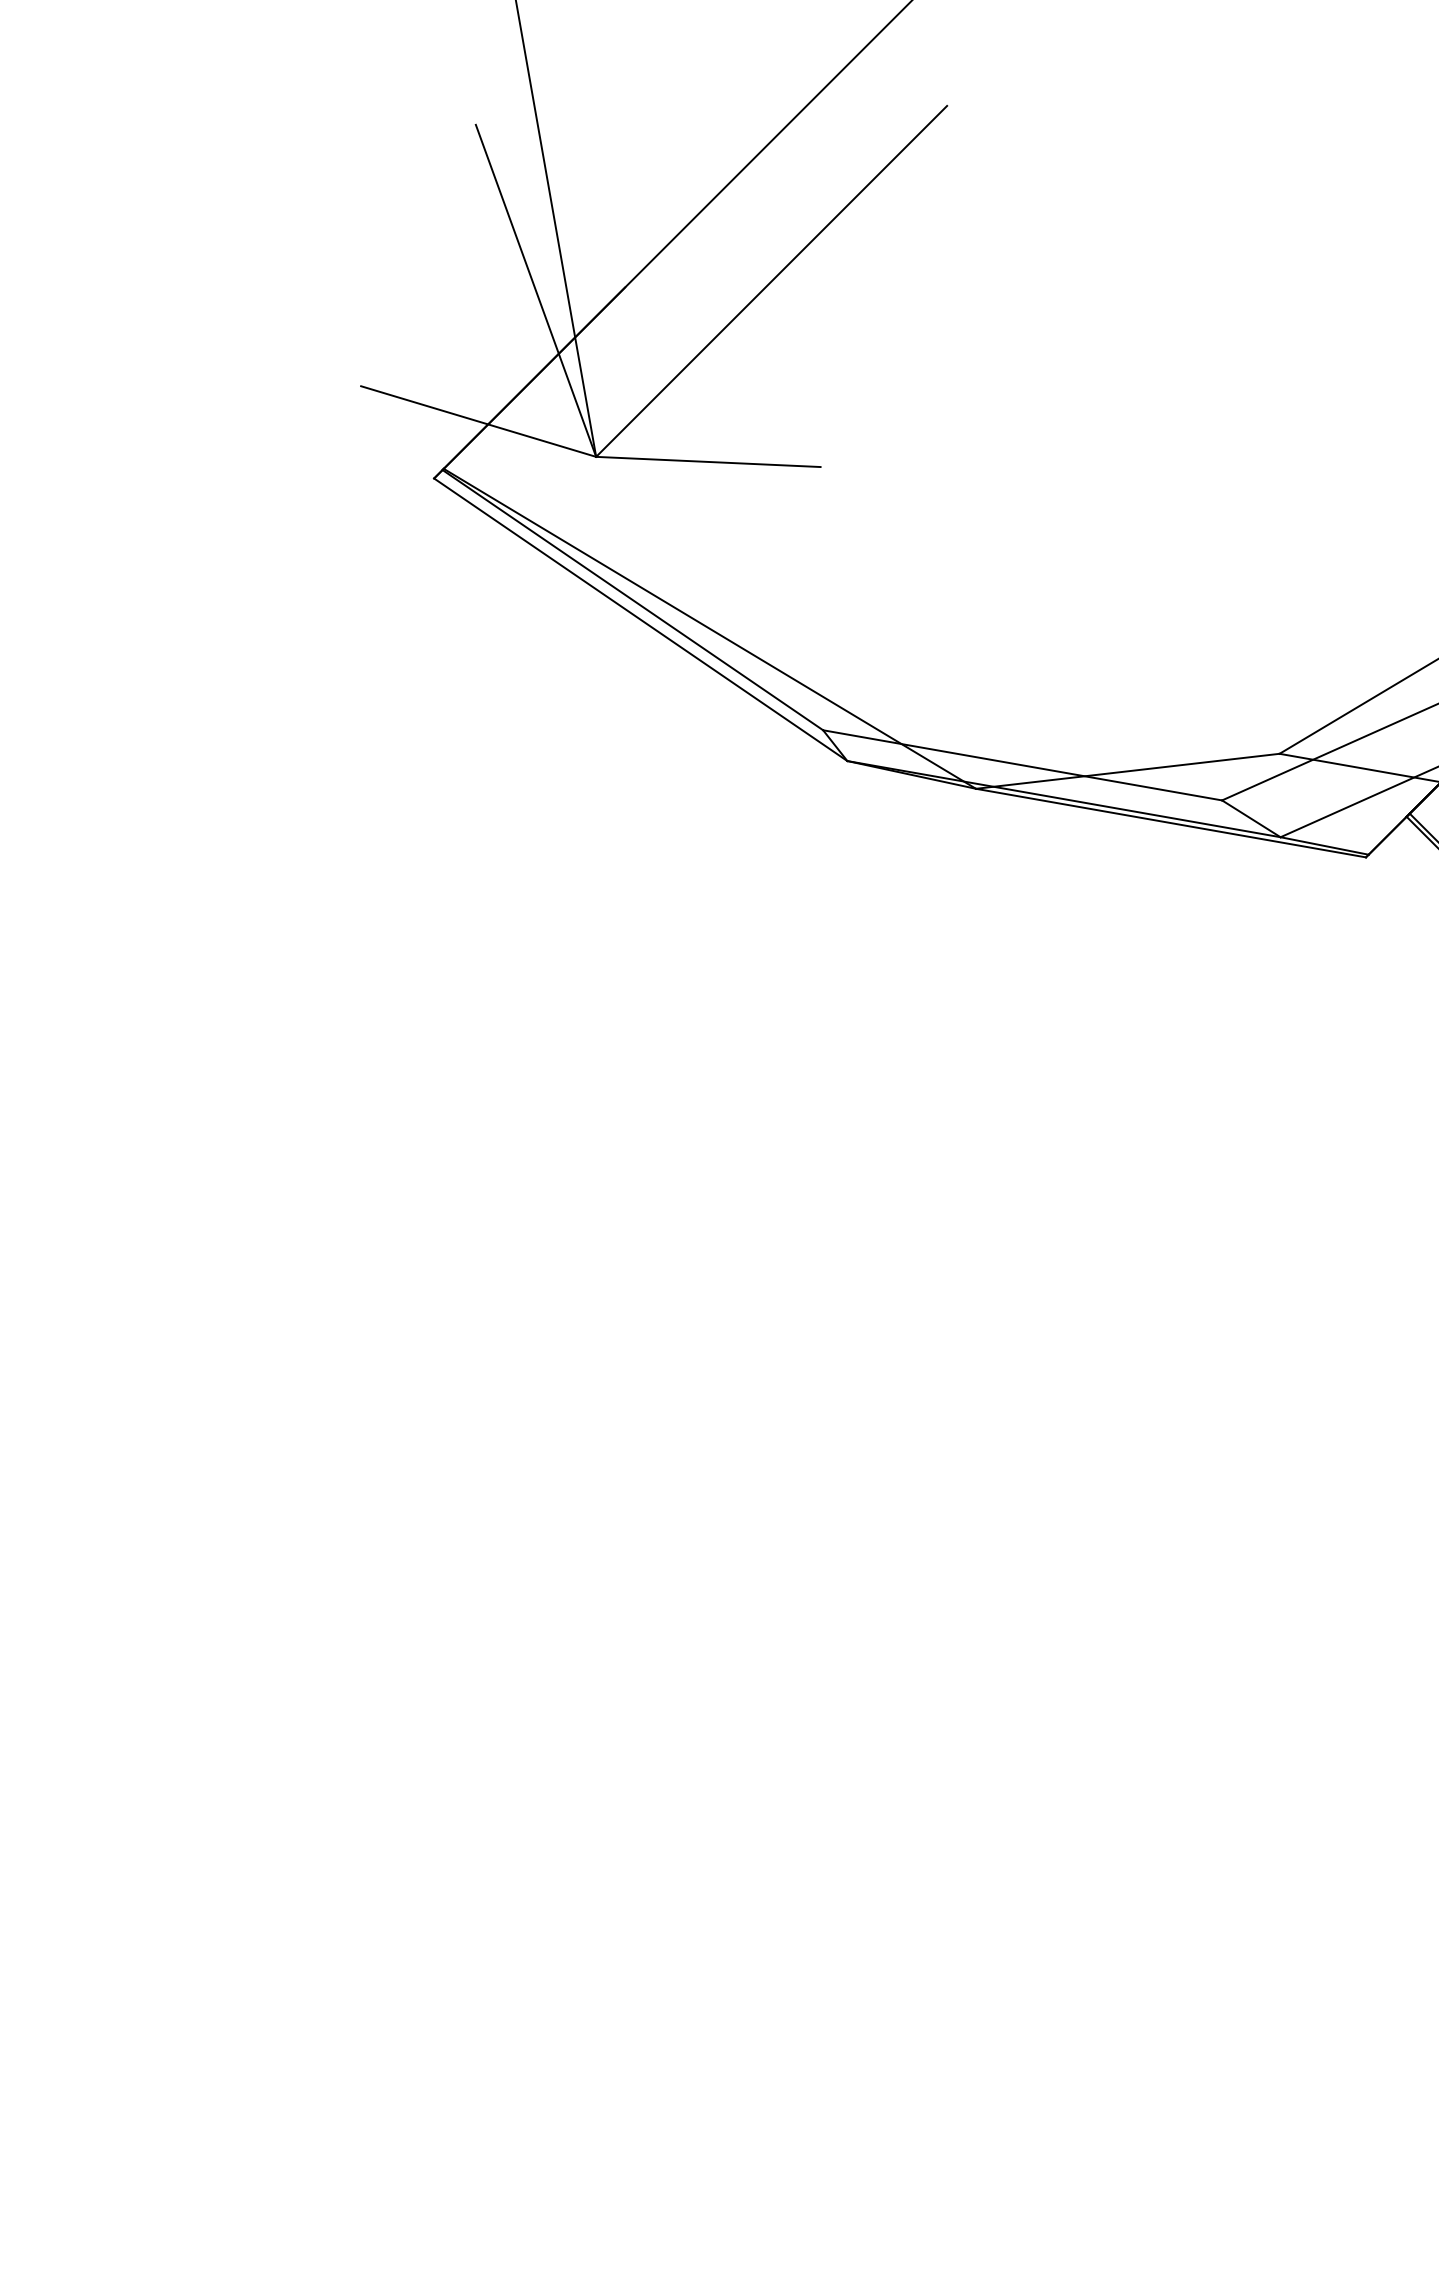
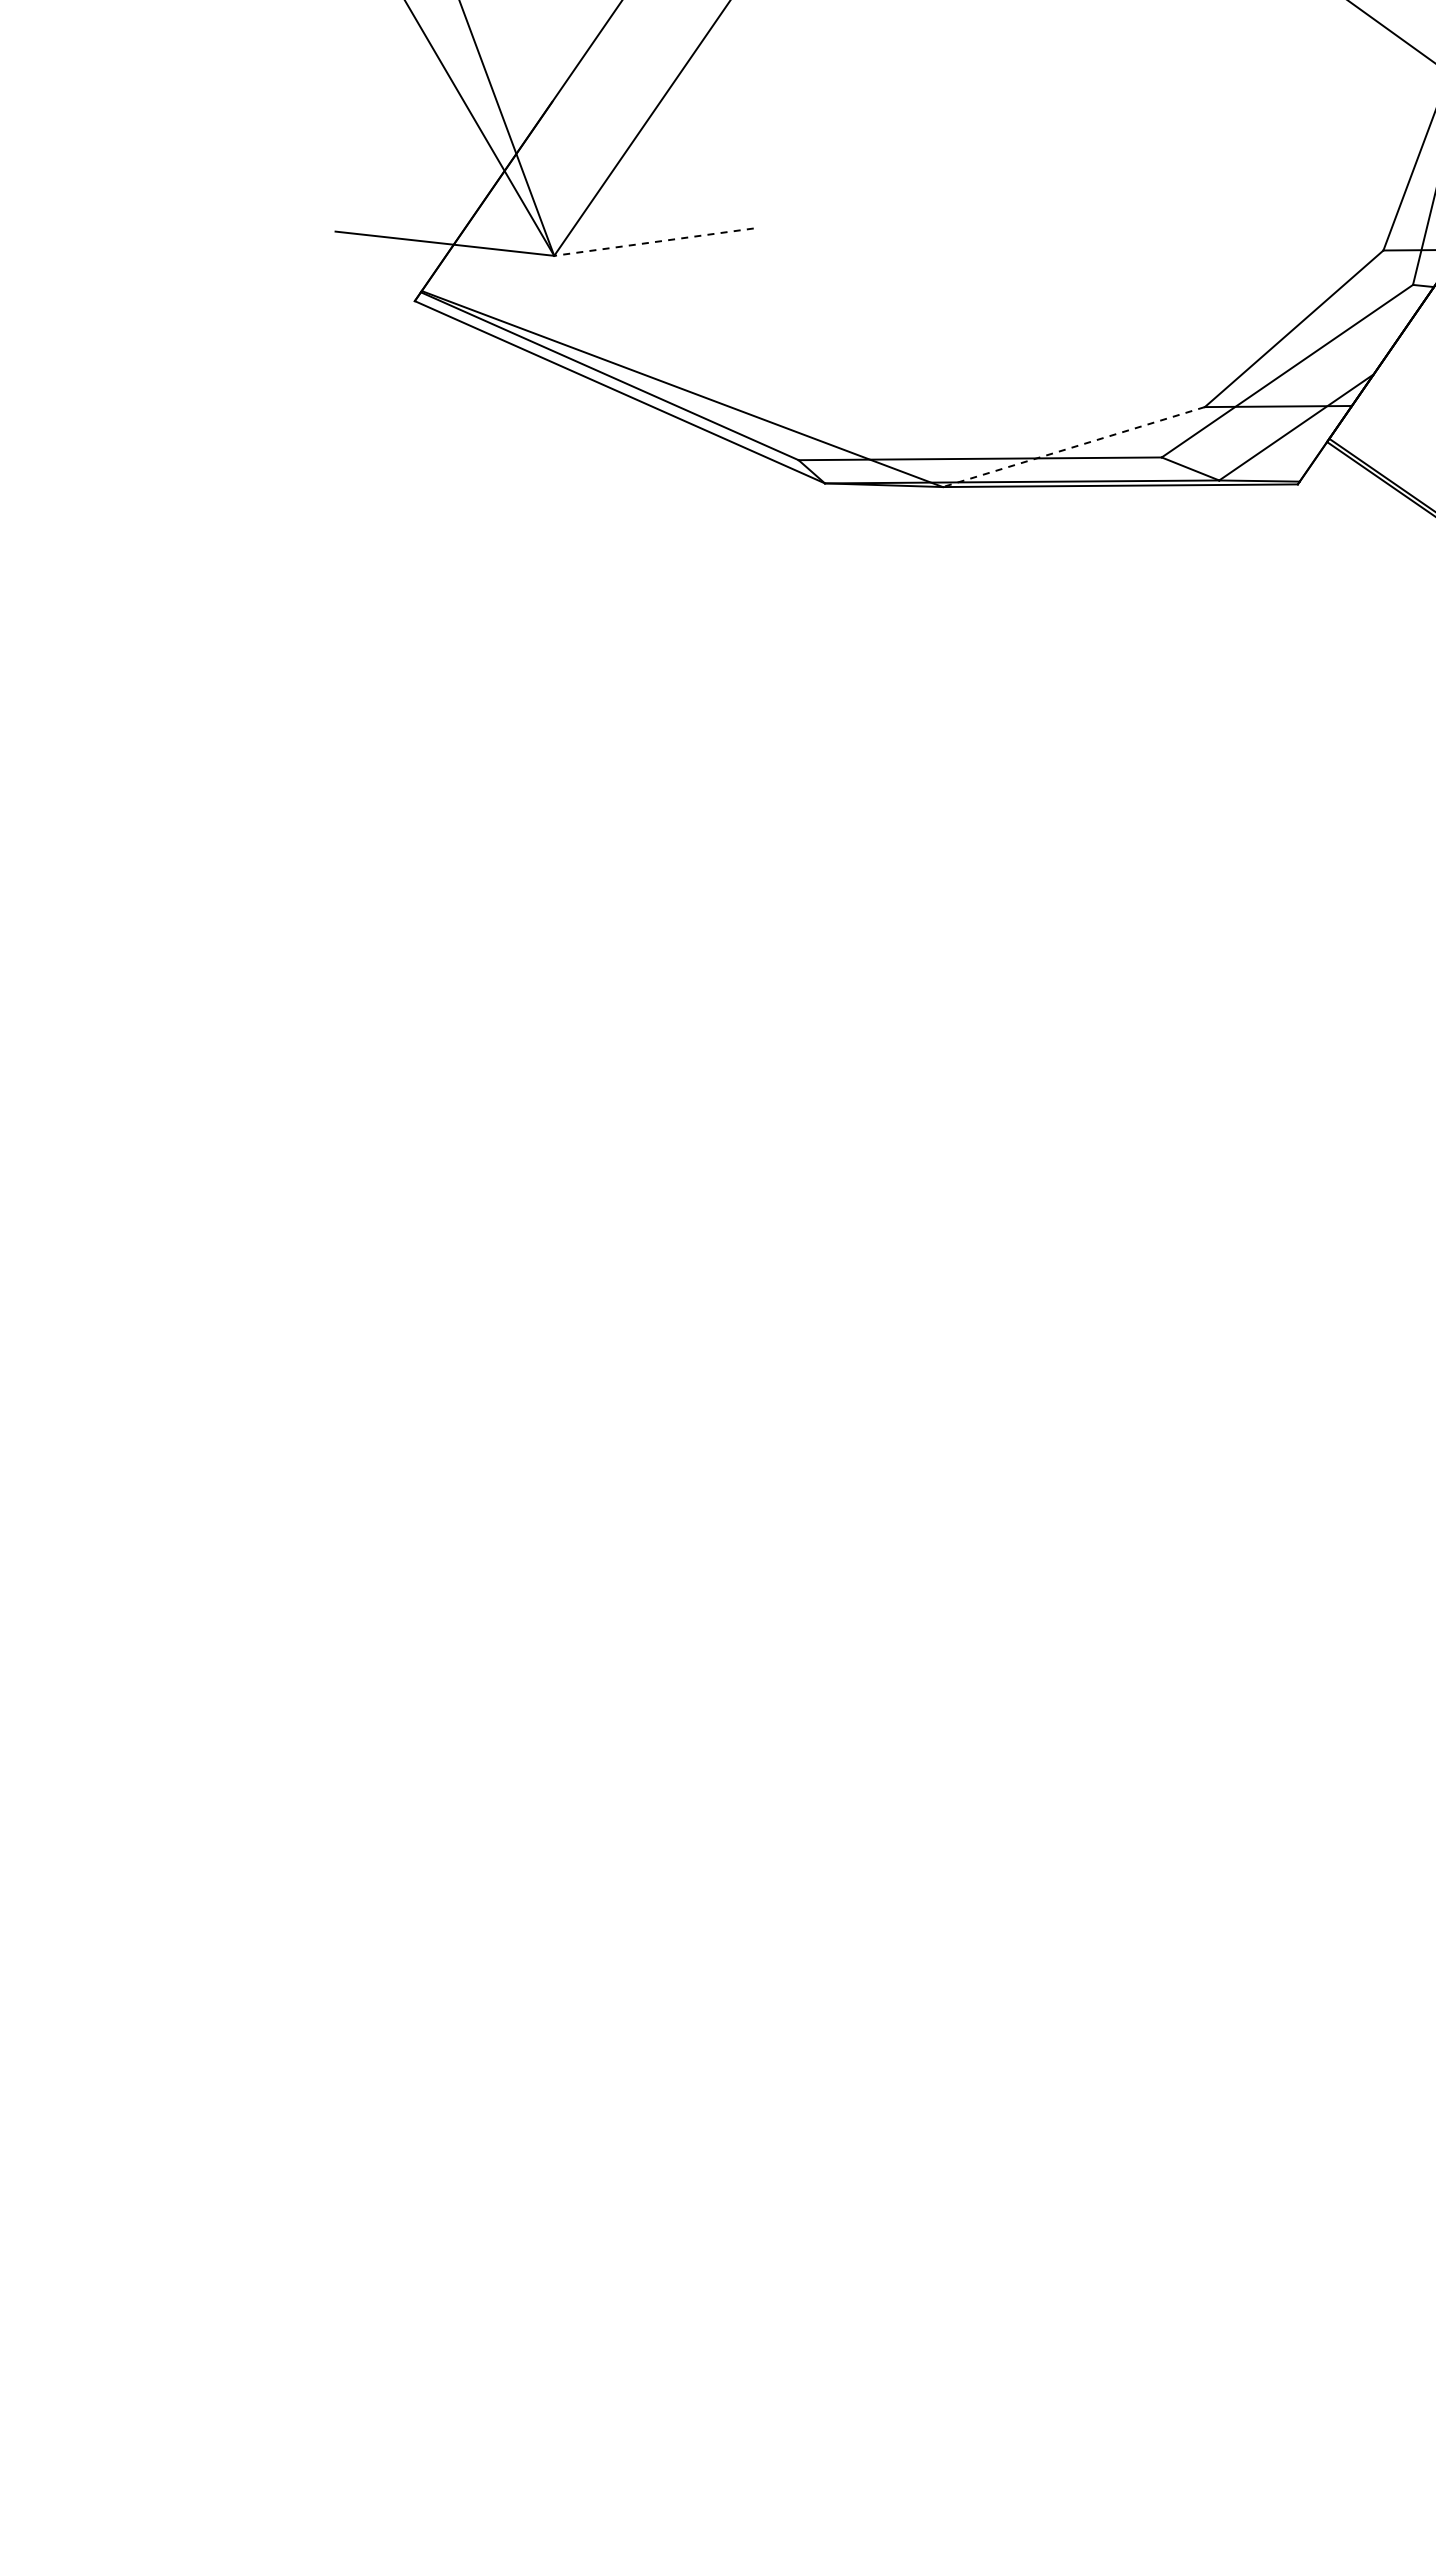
line: (708, 462) -> (654, 242), solid -> dashed
line: (1127, 771) -> (1073, 447), solid -> dashed

